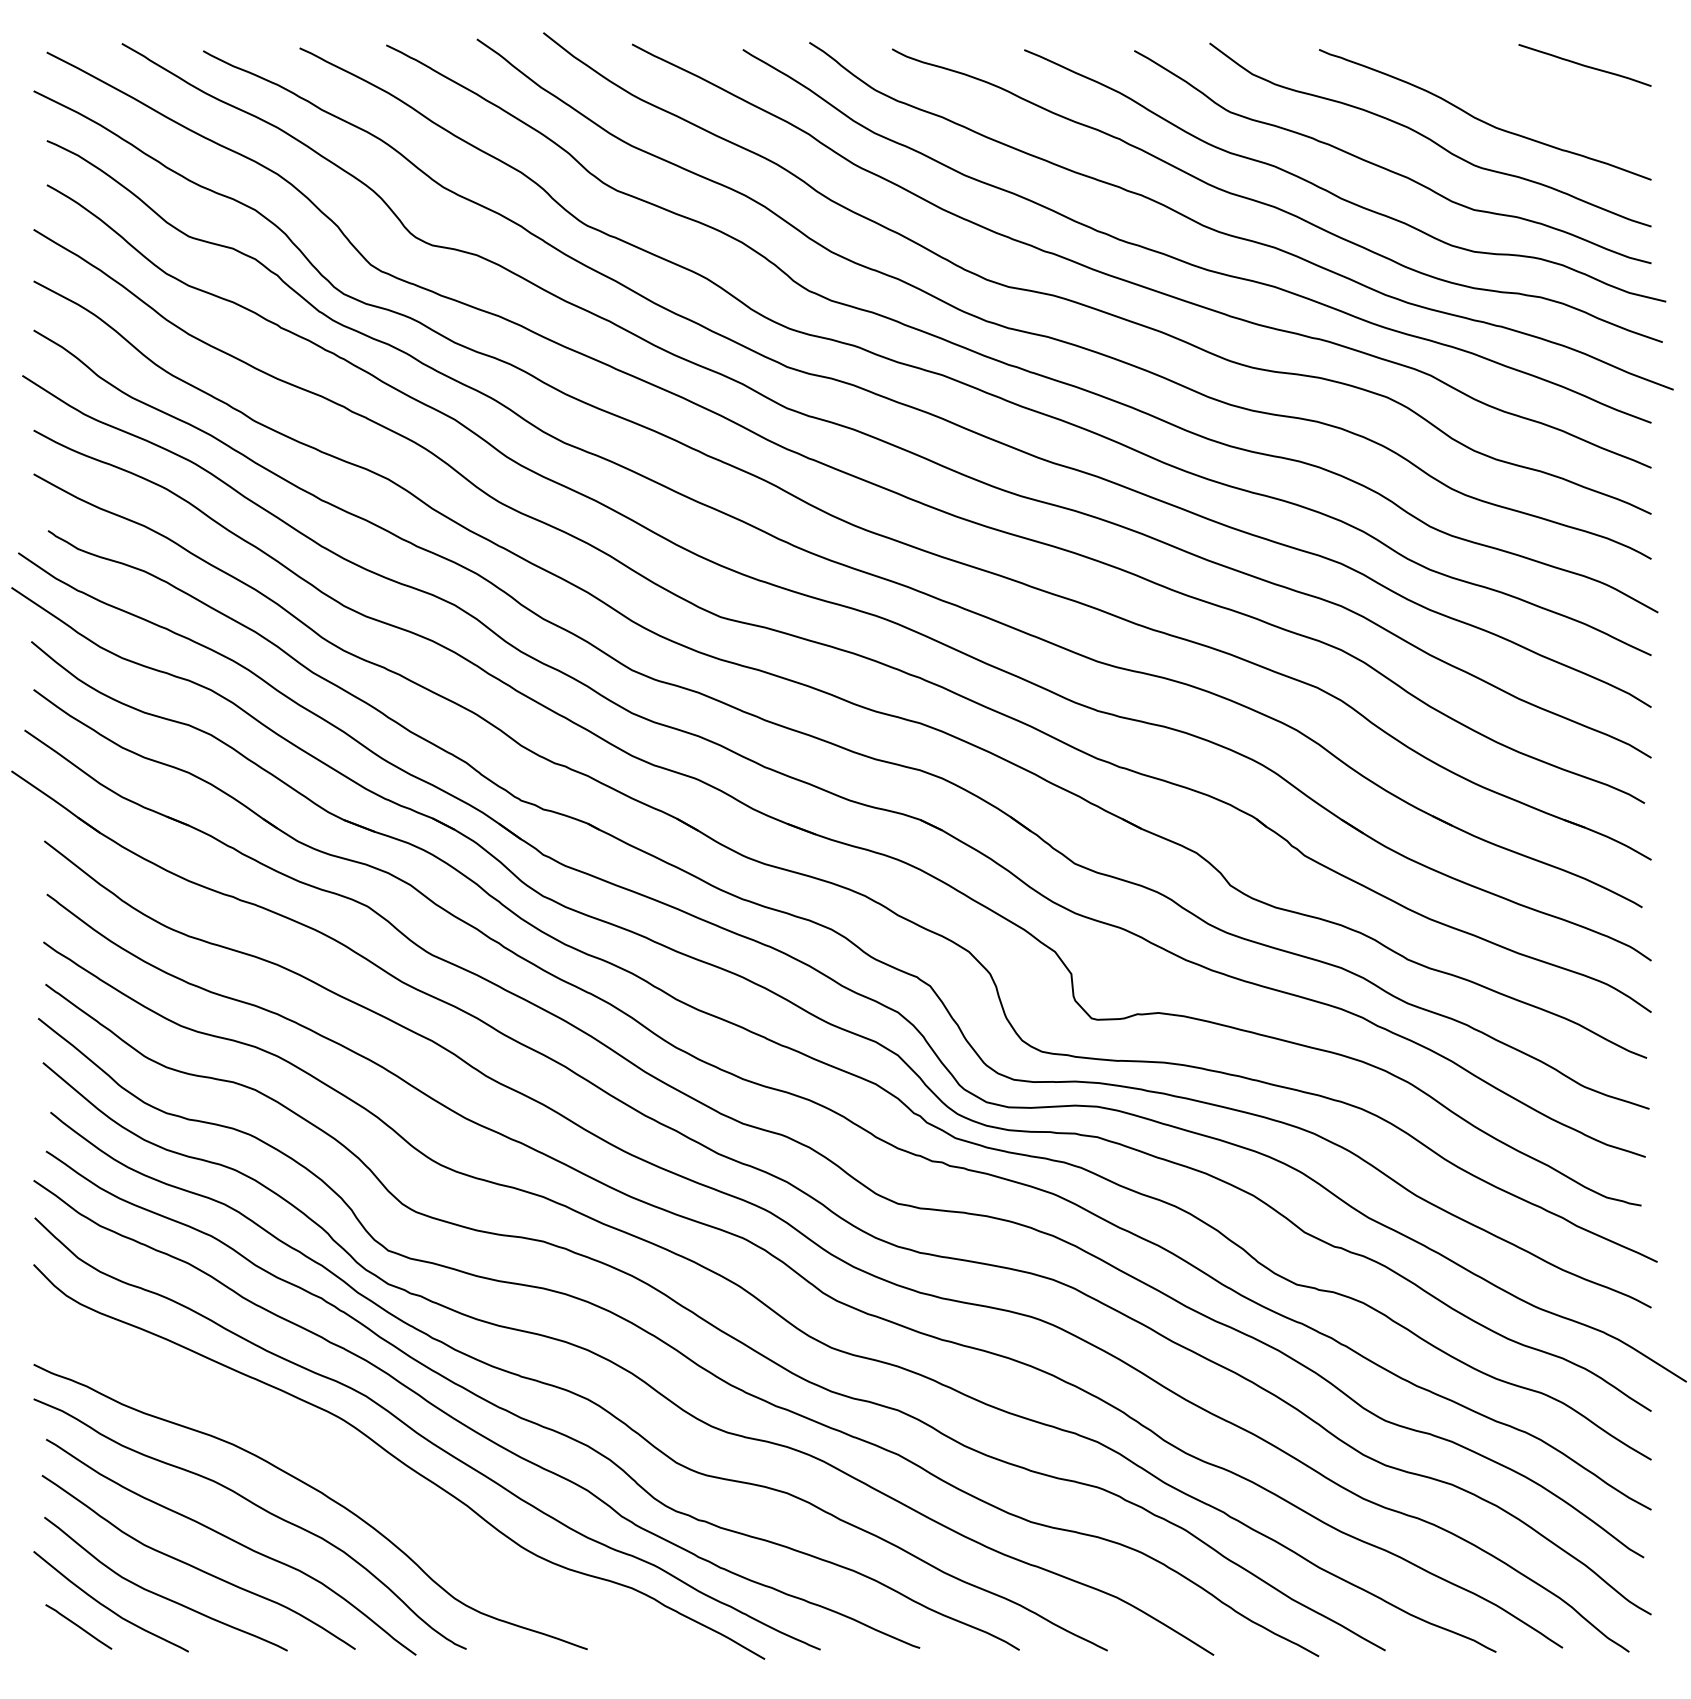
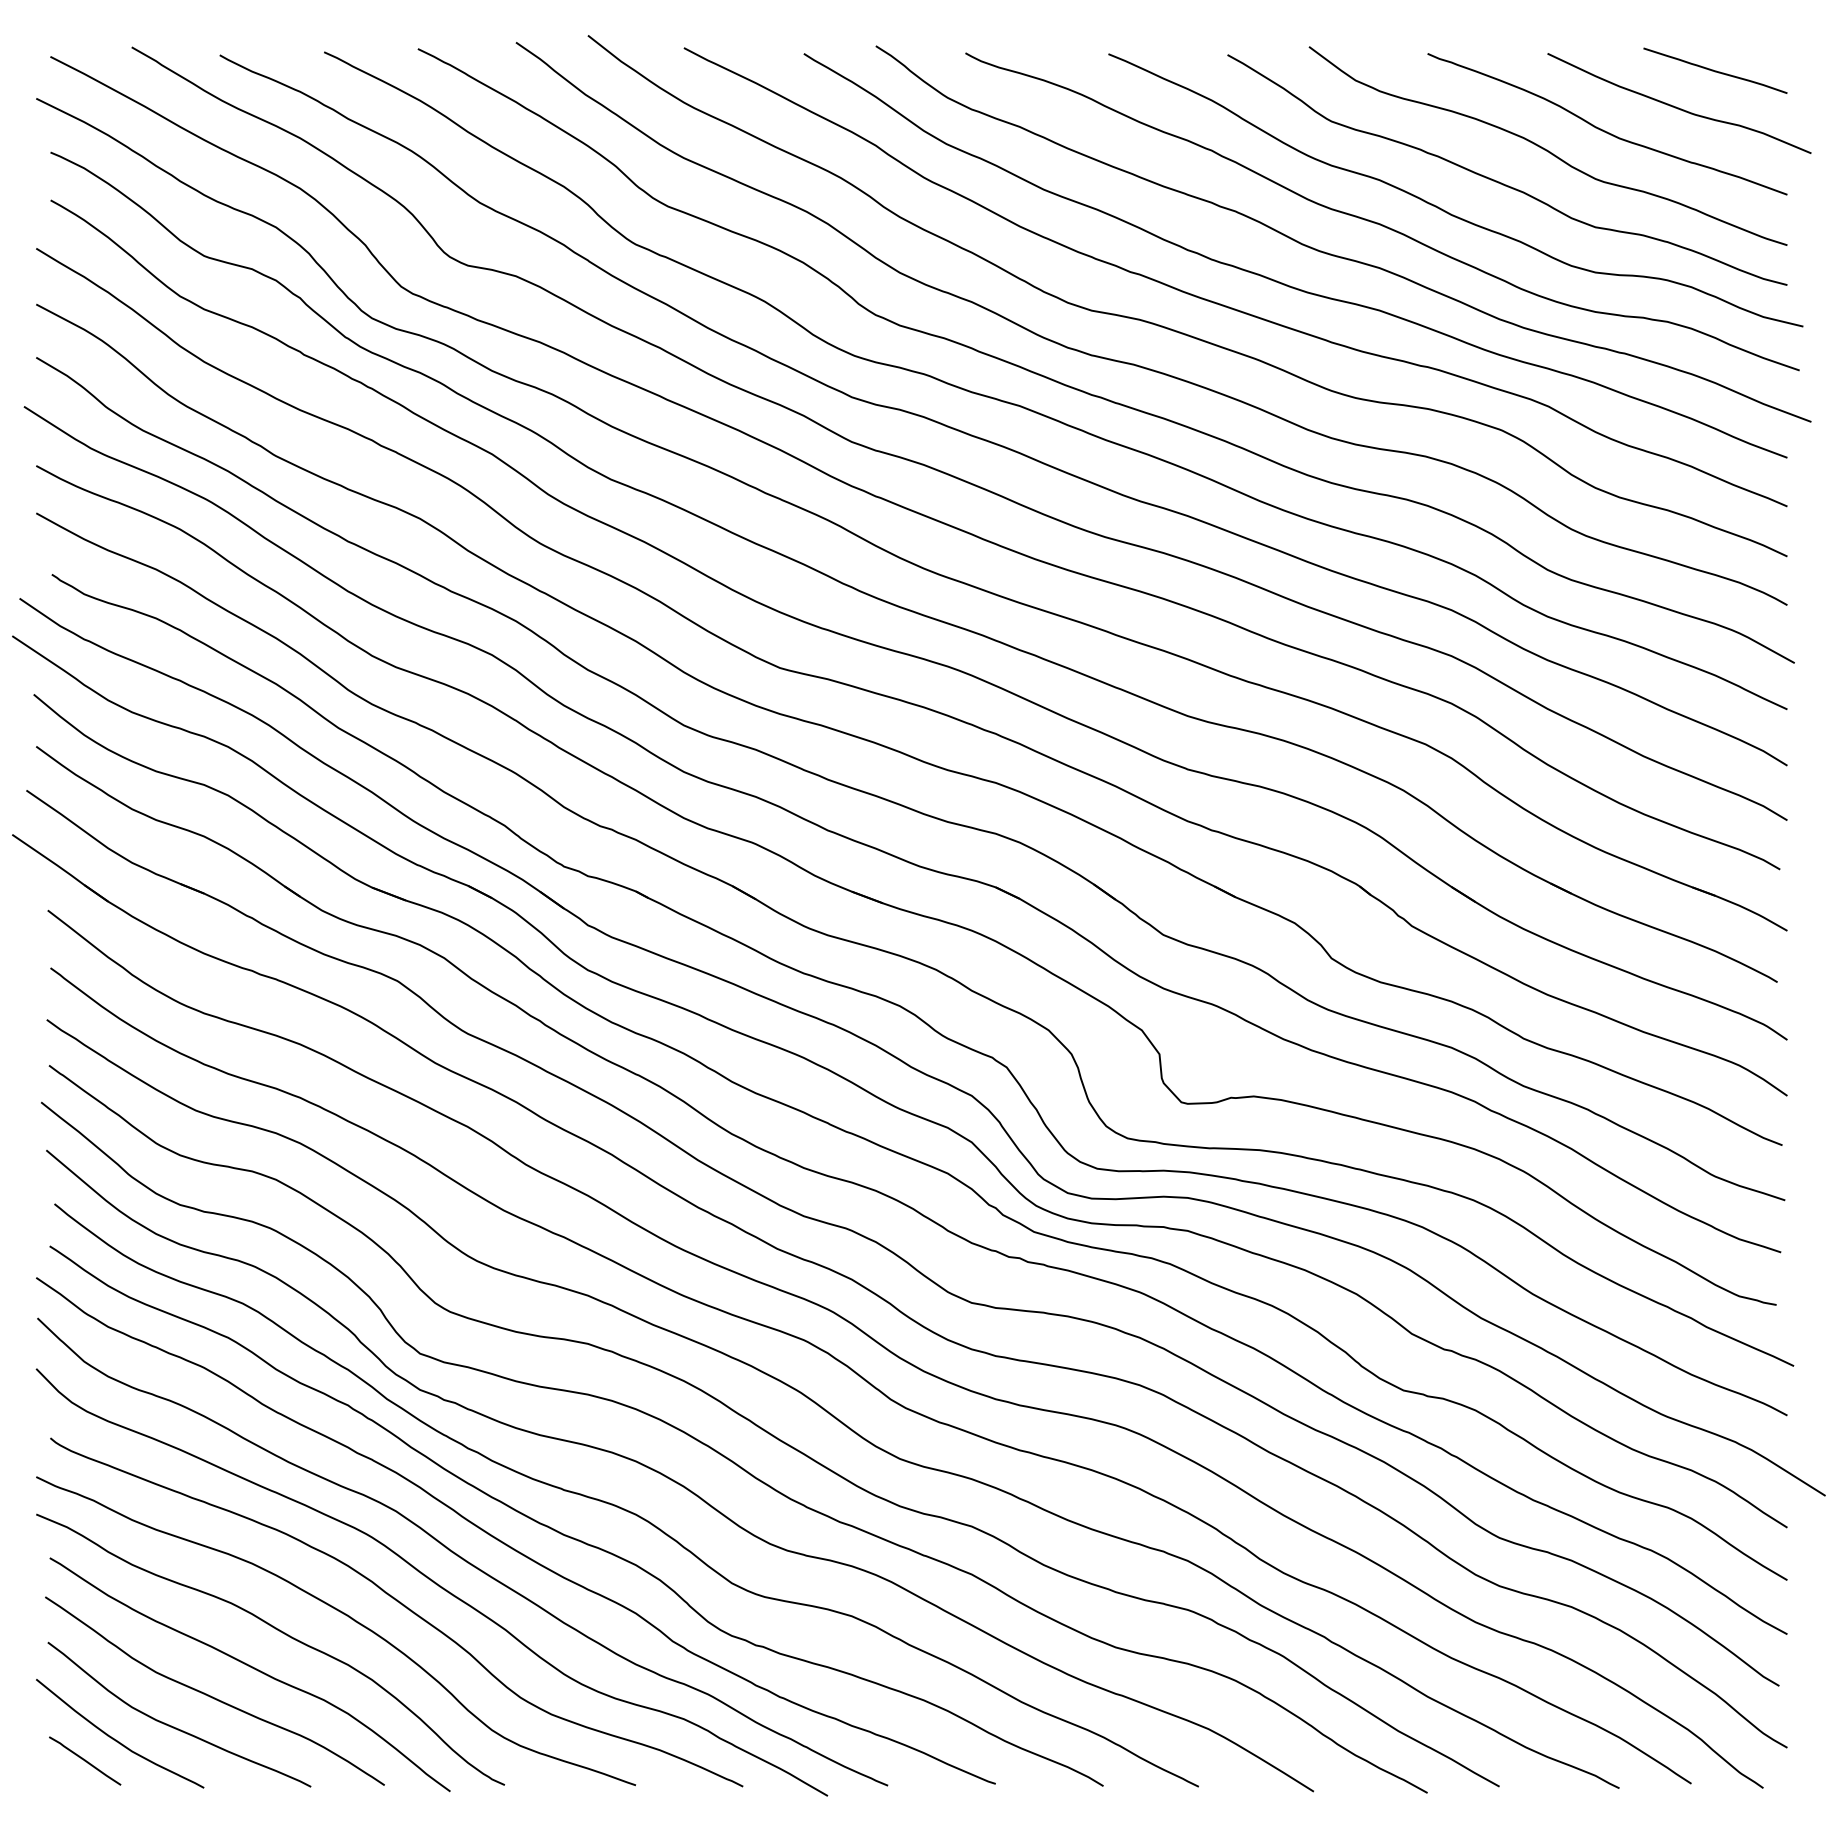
curve: (1549, 98) -> (1677, 106), added
curve: (371, 1483) -> (401, 1605), added

